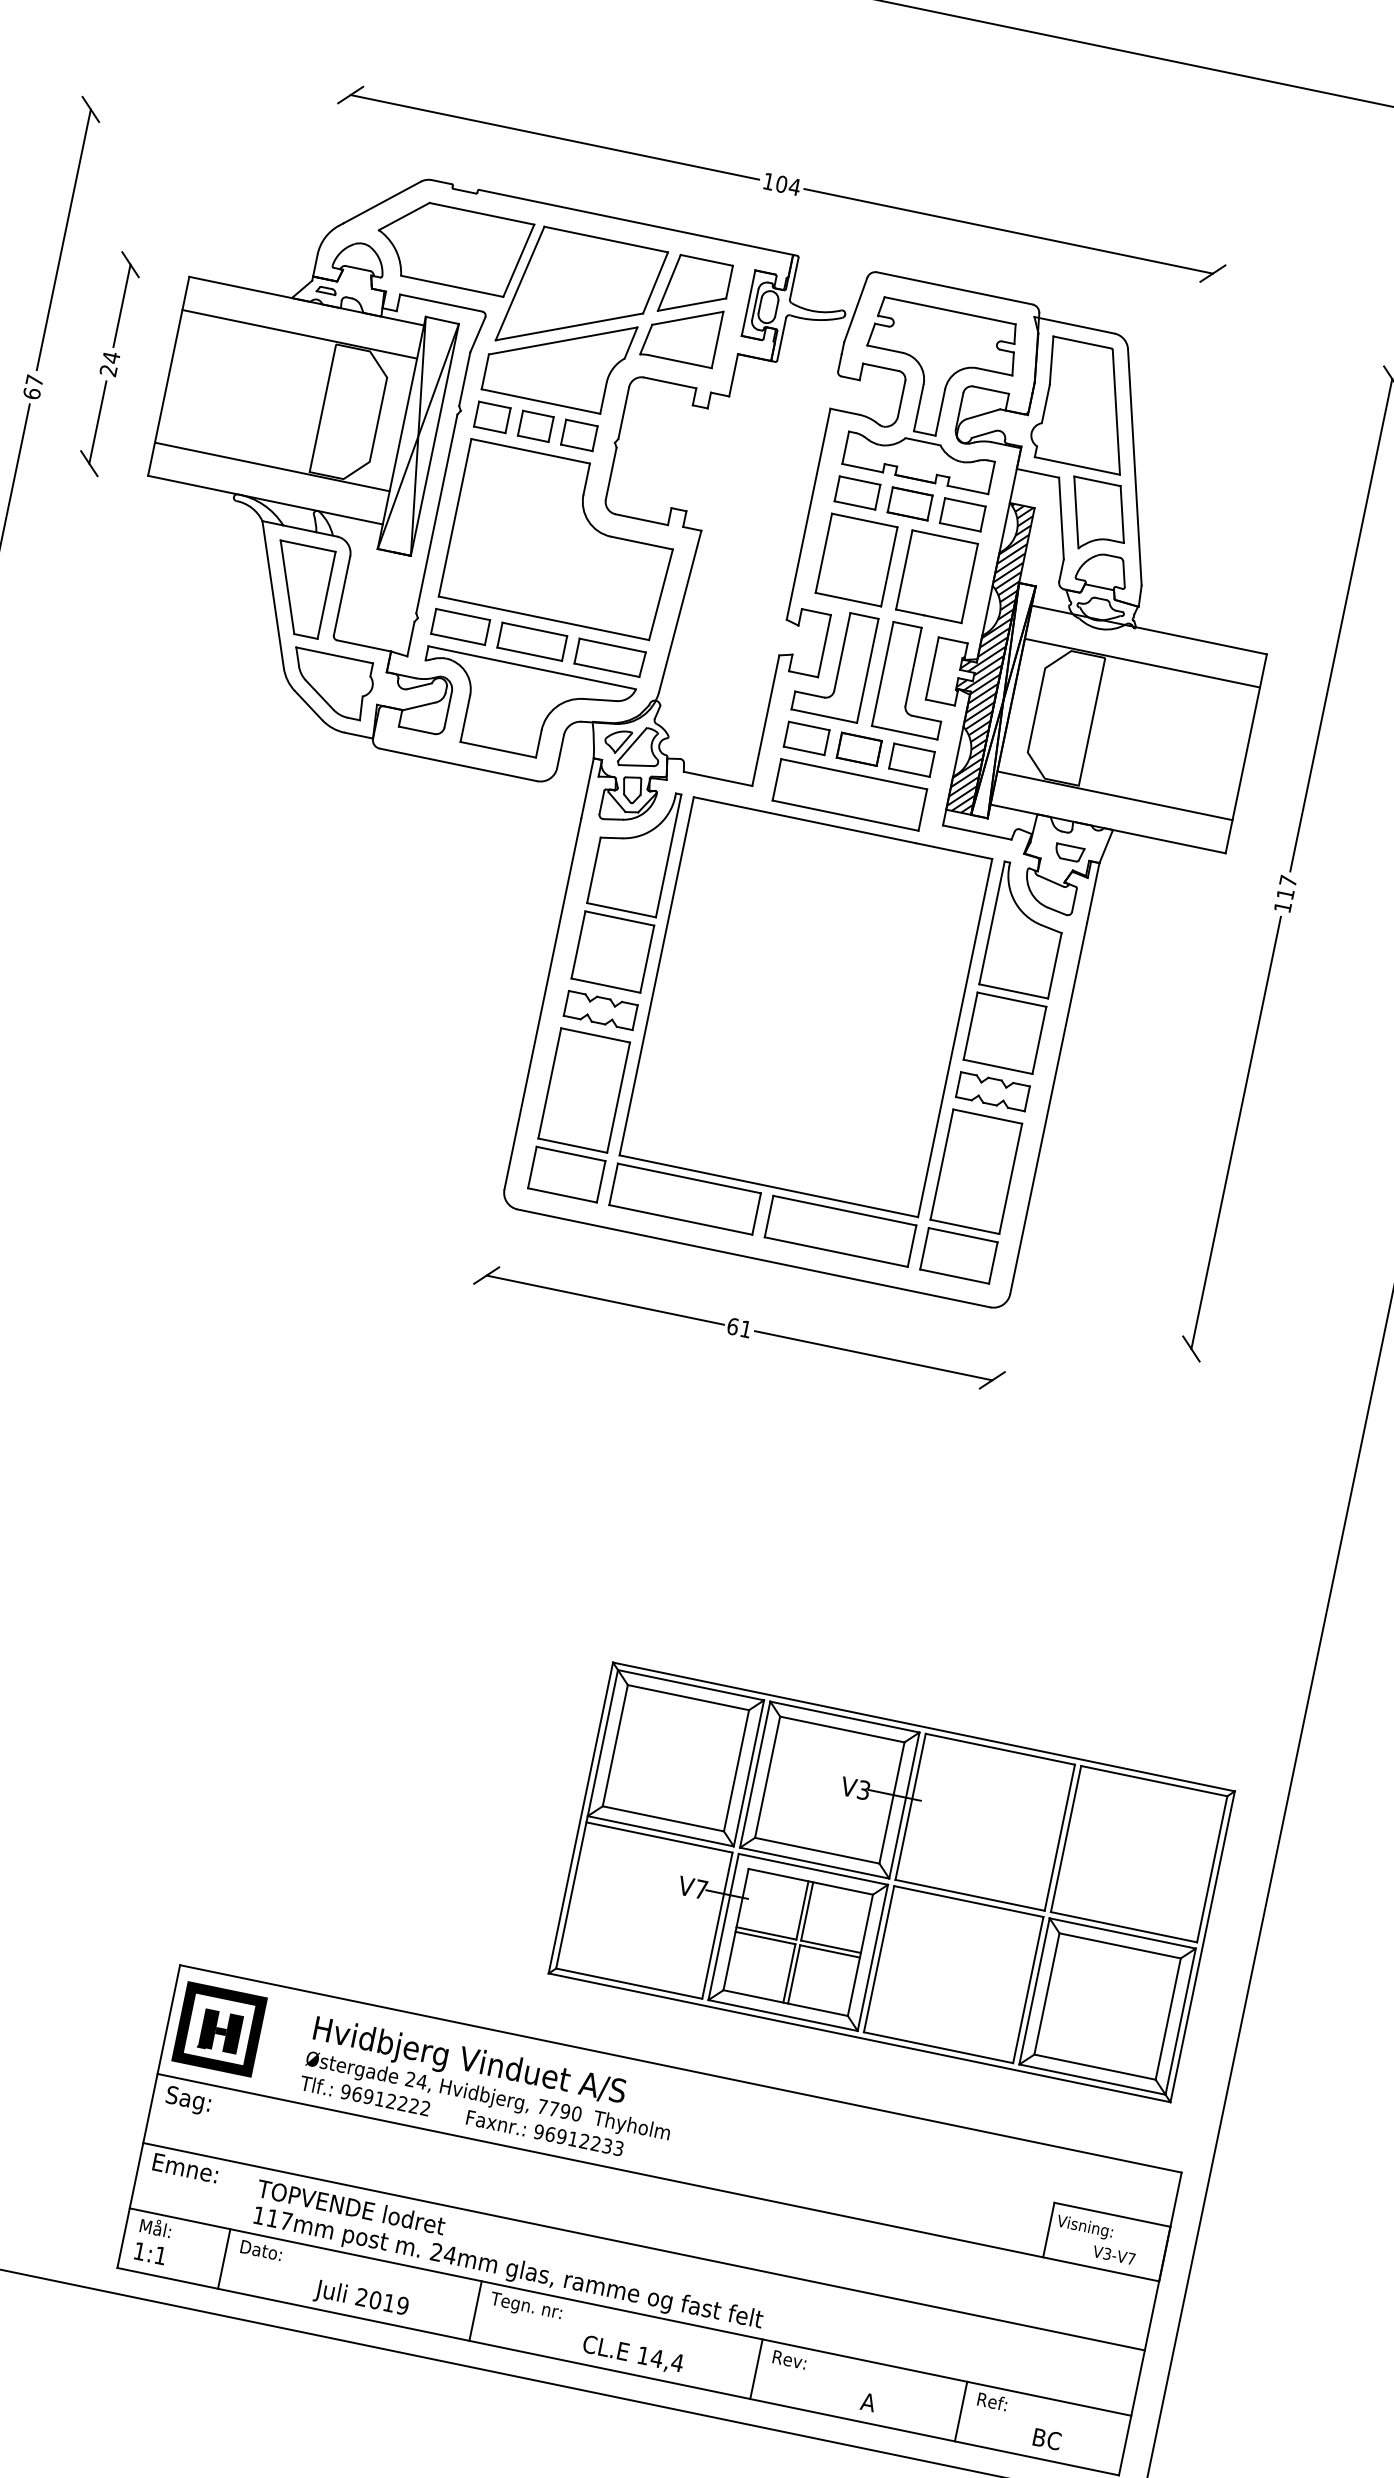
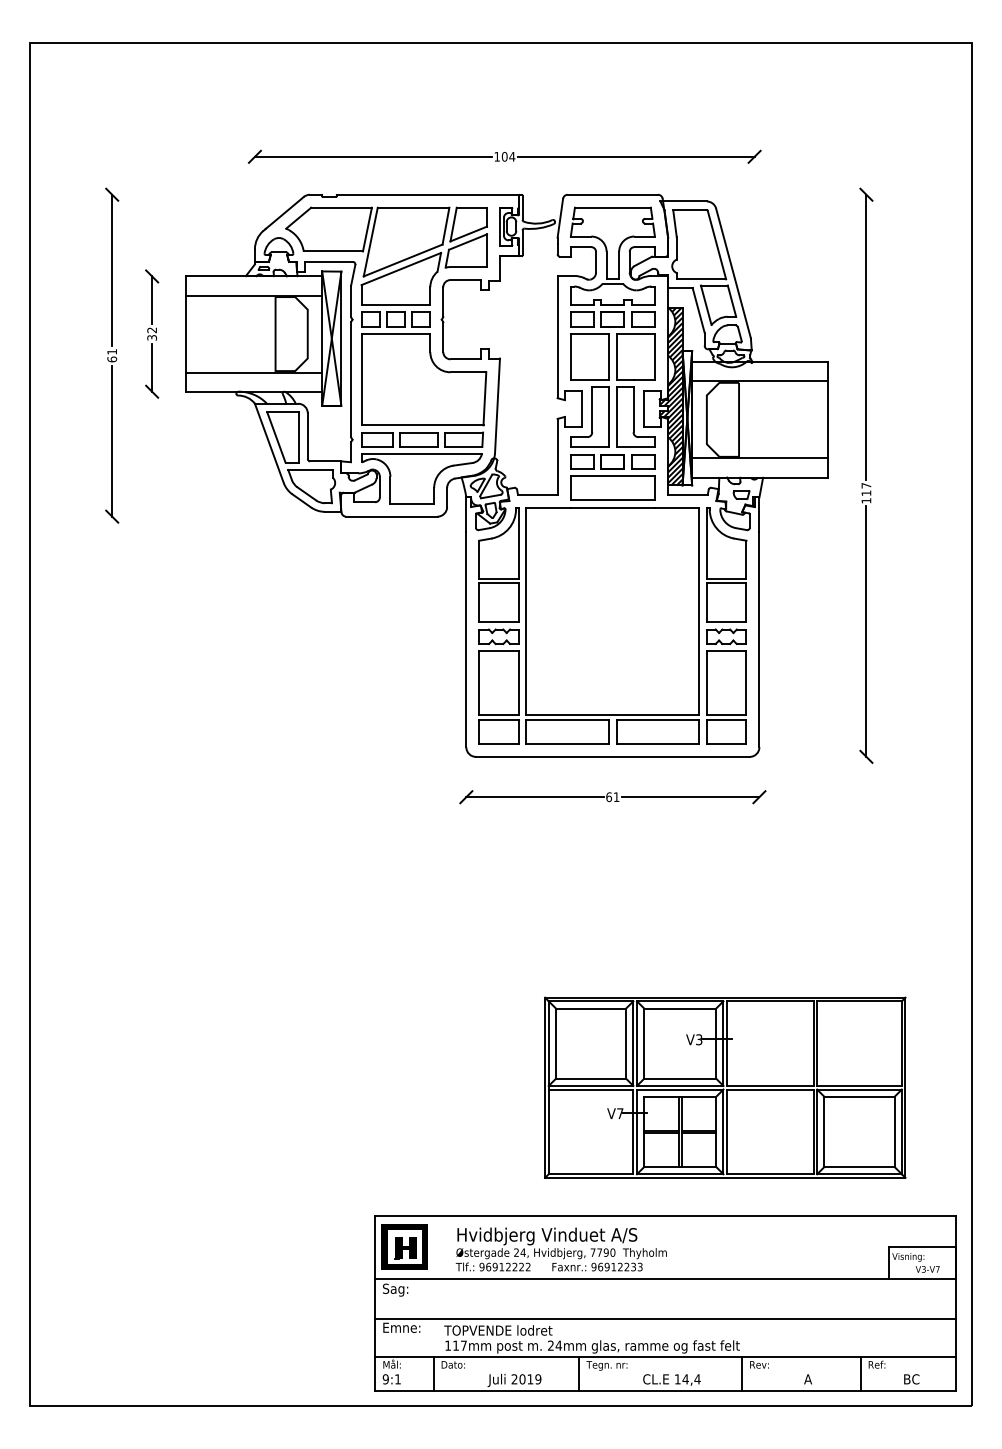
text: (110, 363) -> (152, 333), 24 -> 32
text: (33, 379) -> (111, 351), 67 -> 61
part: (892, 1882) -> (725, 1087), moved
text: (139, 2251) -> (385, 1379), 1:1 -> 9:1

